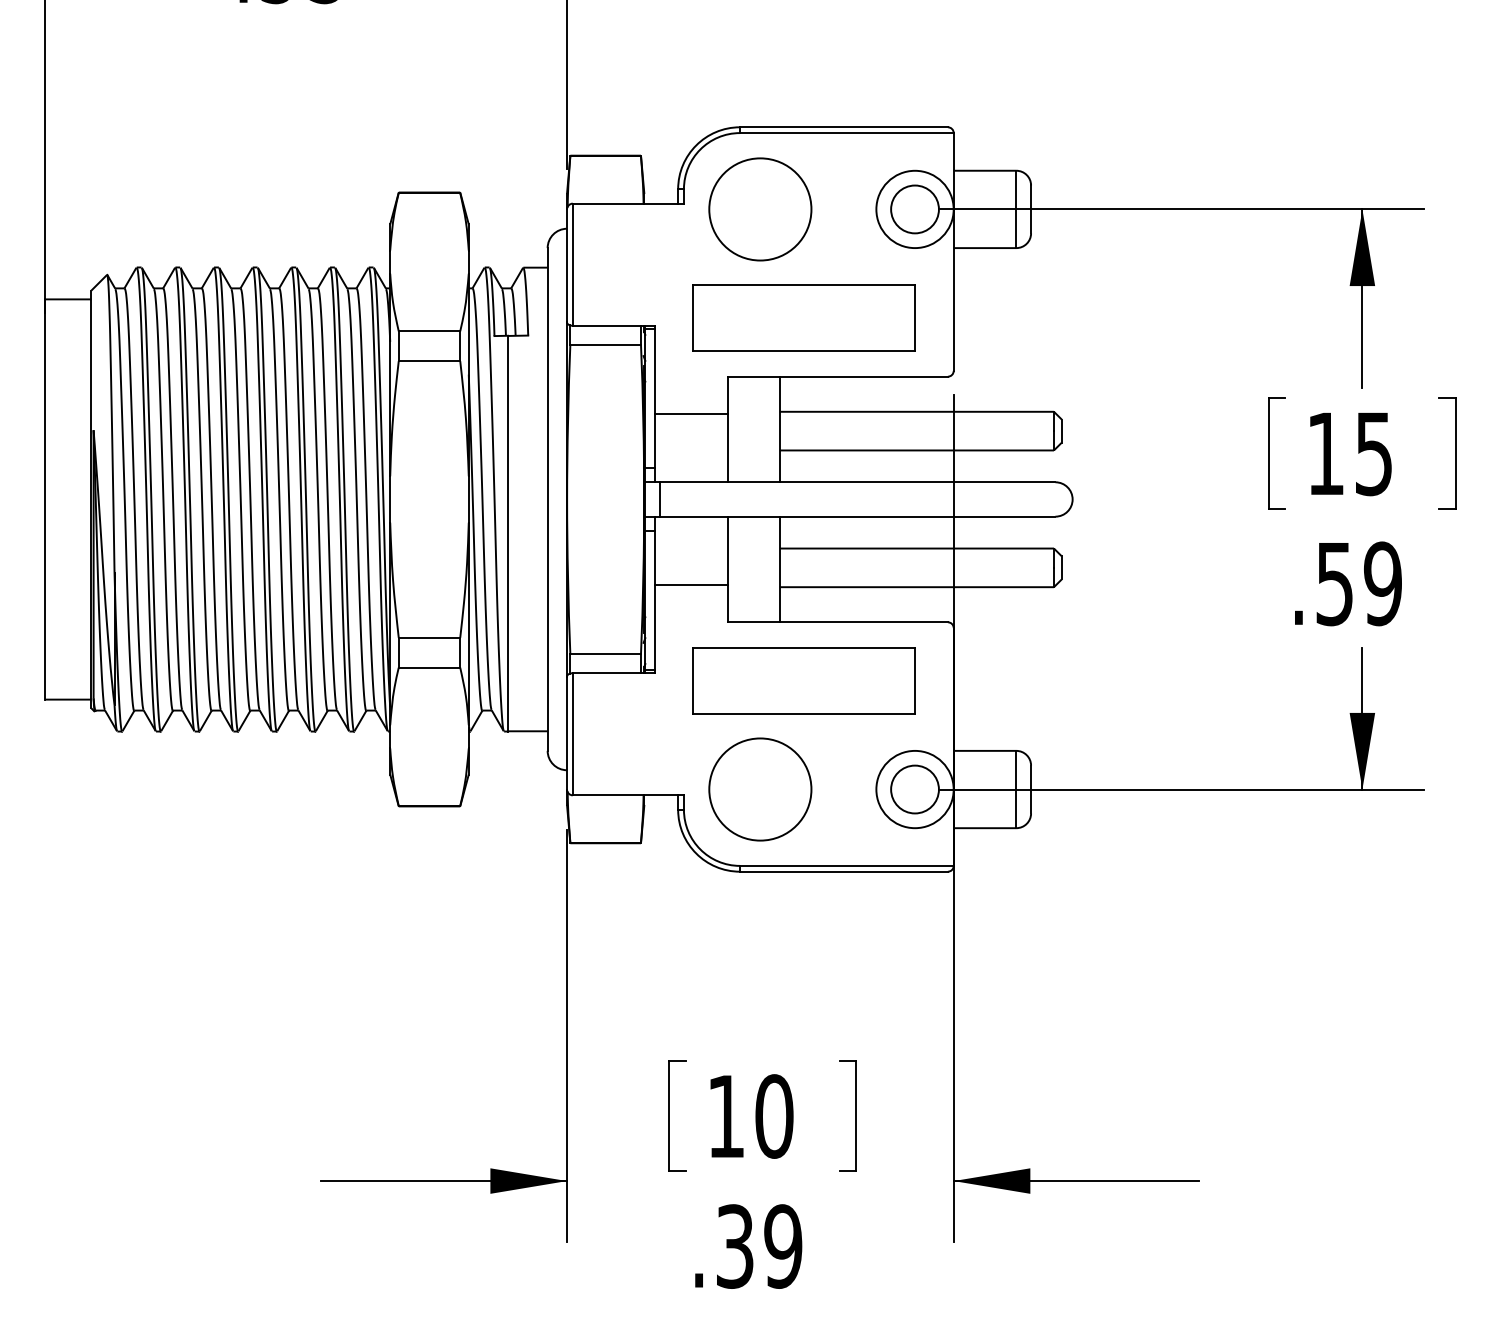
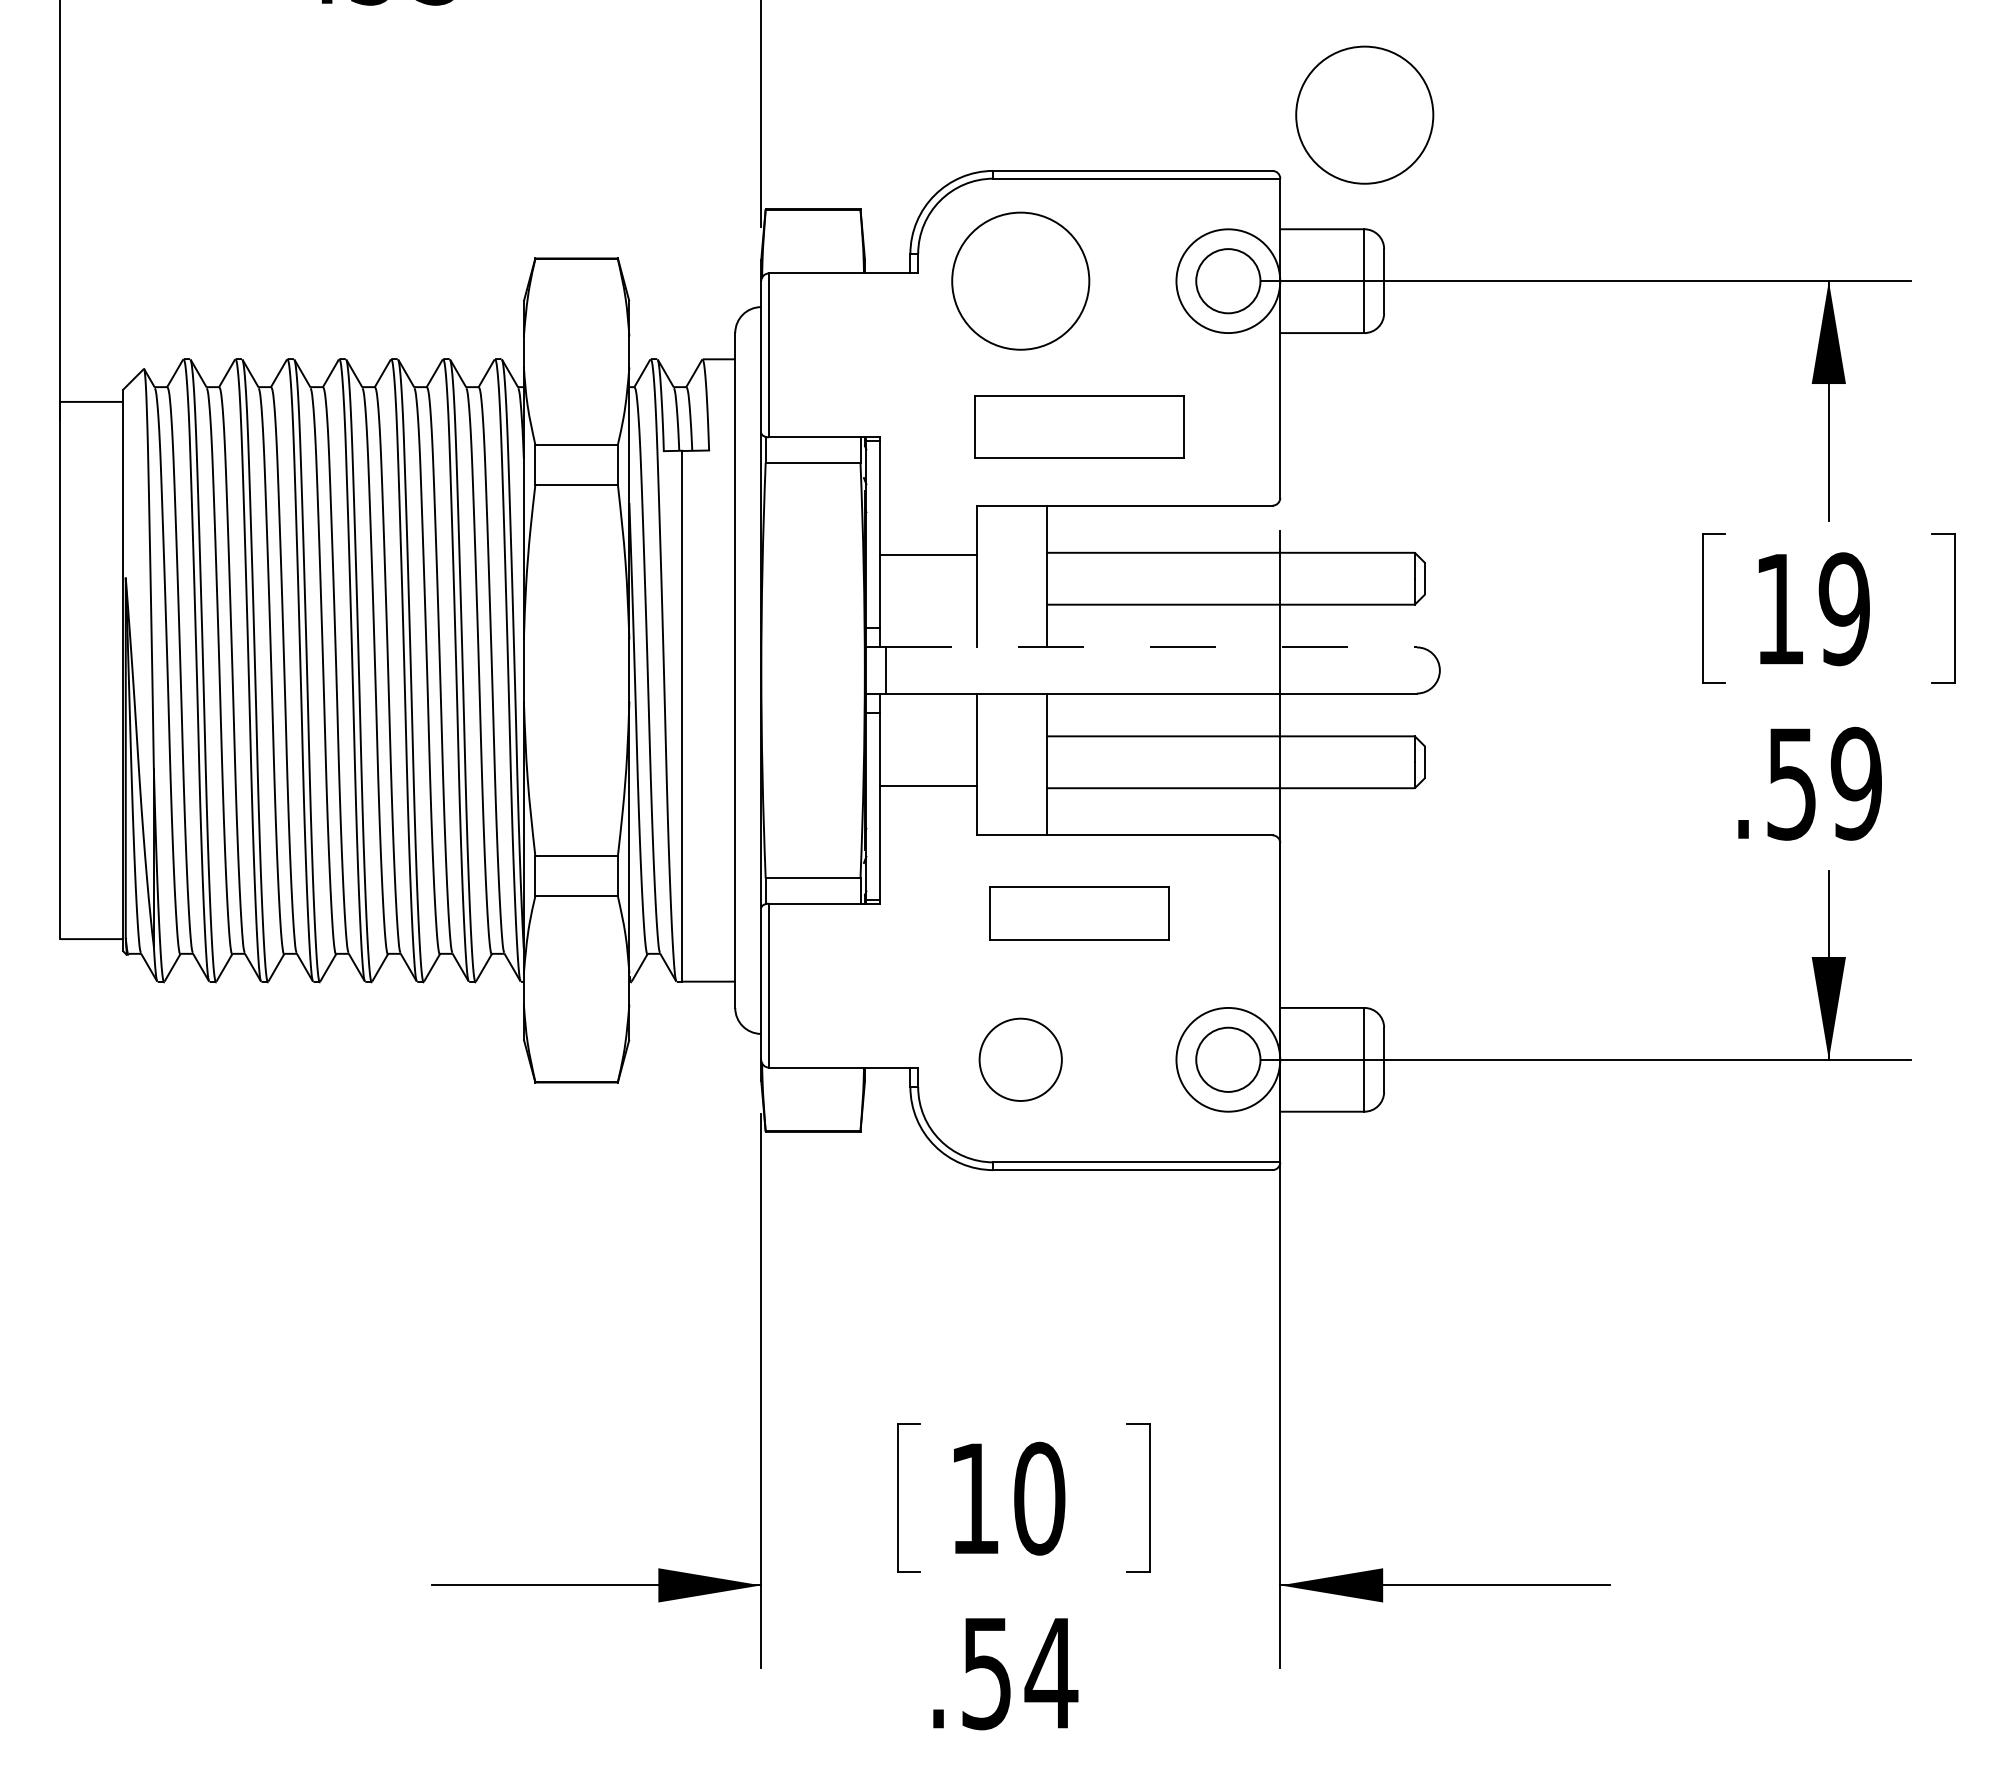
circle: (1016, 85) -> (1364, 114), added
part: (803, 317) -> (1078, 426), size x0.7
text: (1373, 454) -> (1843, 609), 15 -> 19
line: (857, 482) -> (1151, 647), solid -> dashed
part: (803, 680) -> (1078, 913), size x0.6
circle: (760, 789) -> (1020, 1059), size x0.6
text: (760, 1246) -> (1020, 1673), .39 -> .54

